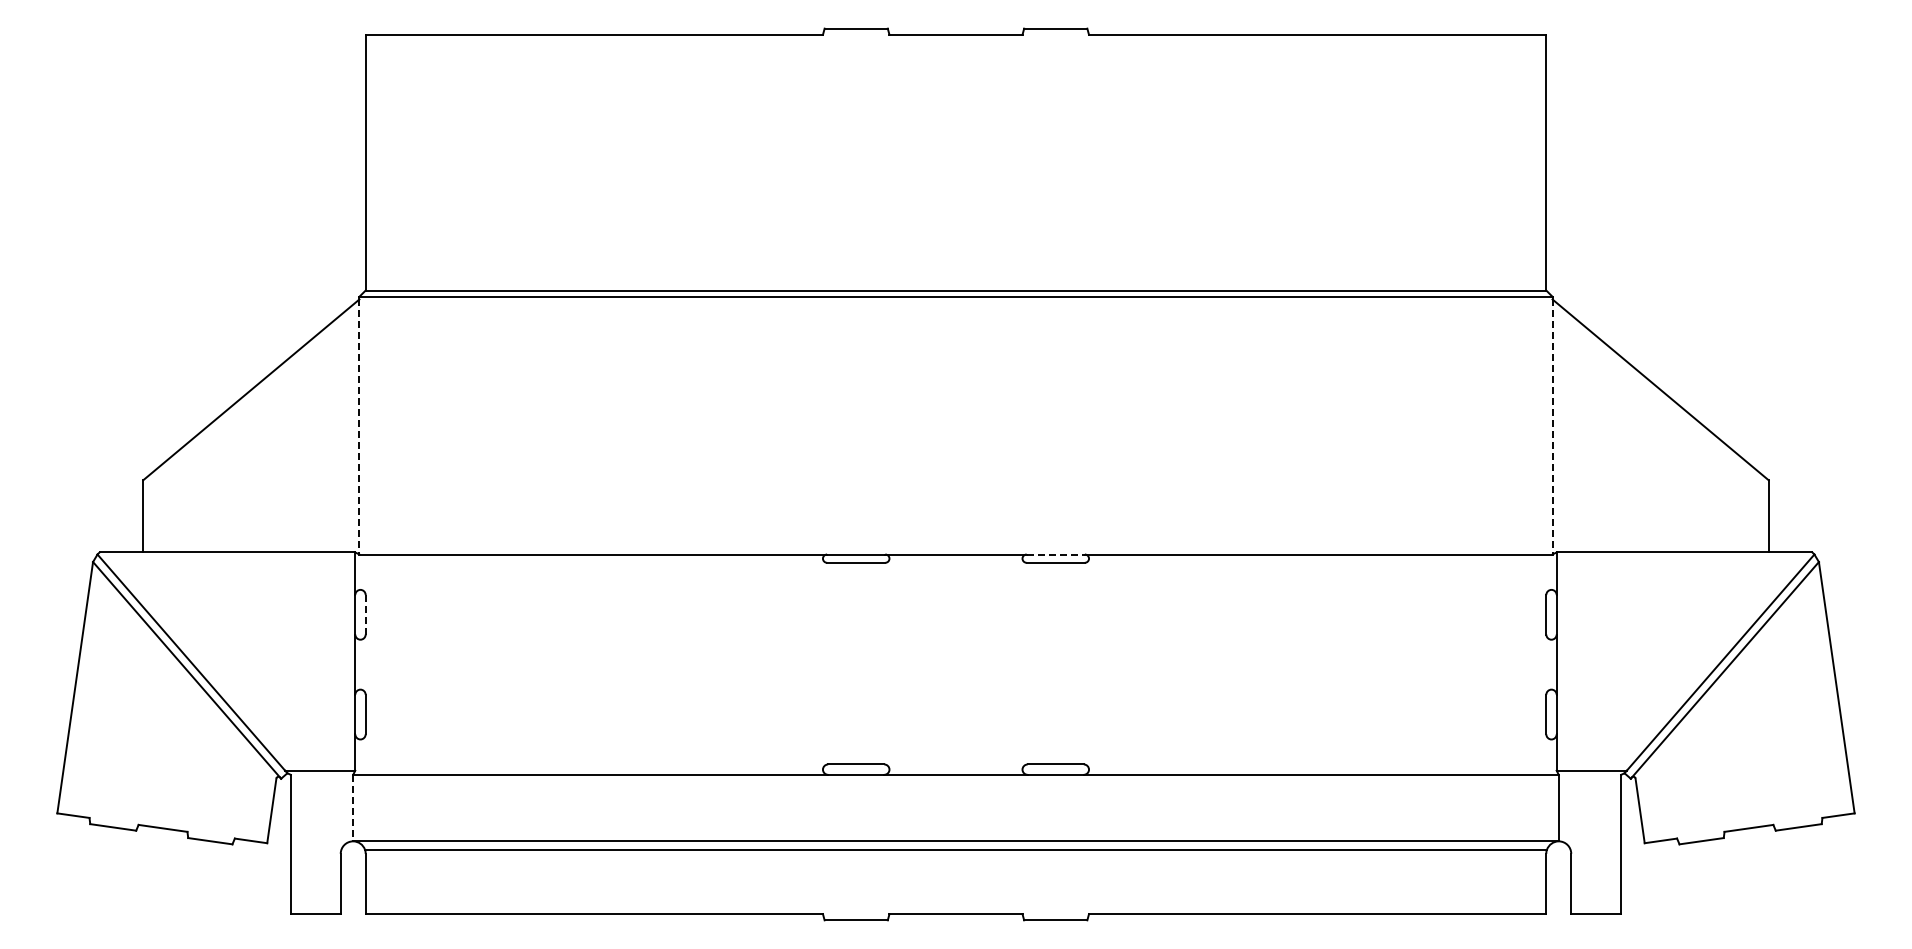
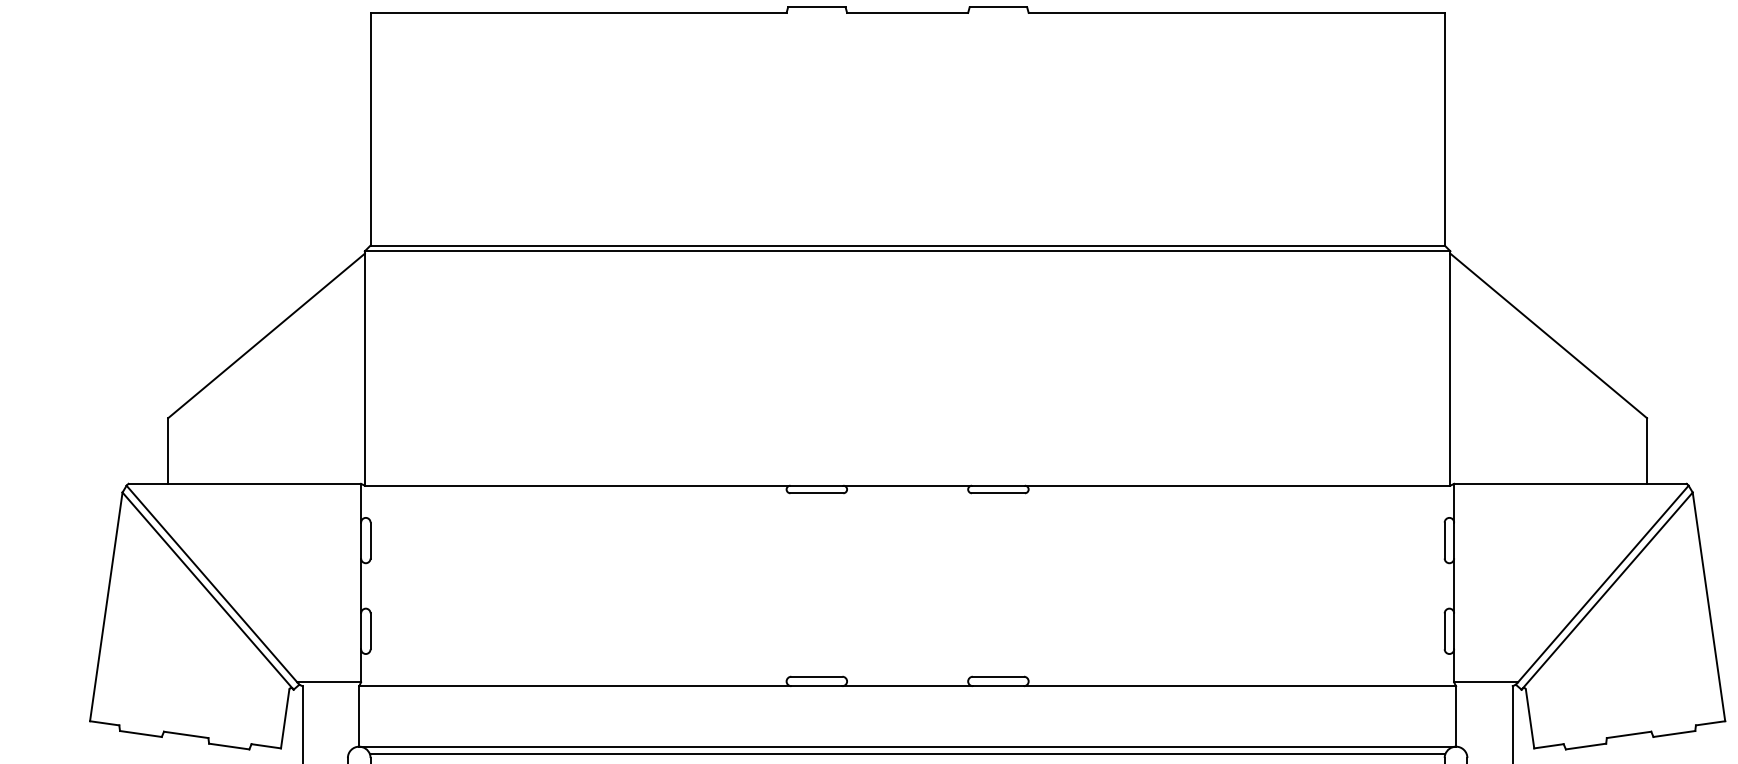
line: (359, 426) -> (364, 369), dashed -> solid
line: (1552, 426) -> (1450, 369), dashed -> solid
line: (1056, 554) -> (999, 485), dashed -> solid
line: (365, 614) -> (370, 540), dashed -> solid
line: (353, 808) -> (359, 716), dashed -> solid

